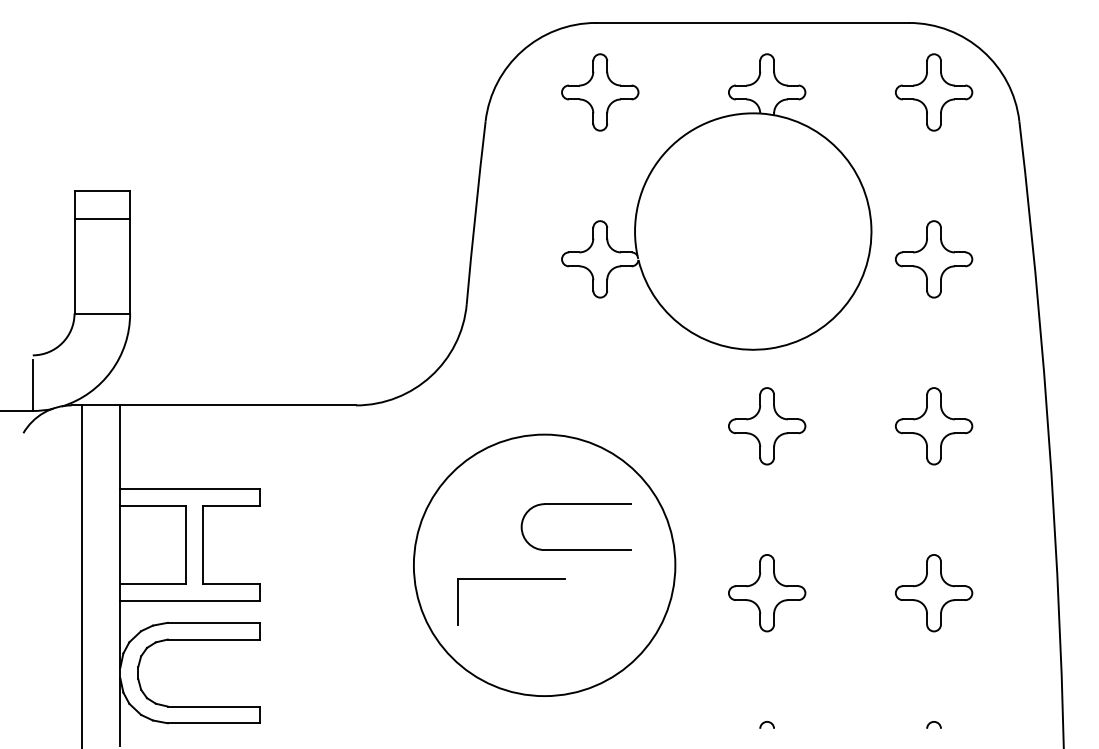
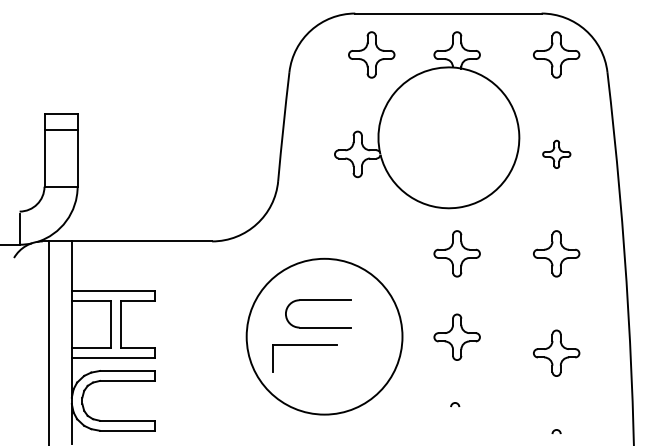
part: (599, 91) -> (371, 54), moved
part: (933, 259) -> (556, 154), size x0.6
part: (576, 504) -> (318, 300), moved
part: (766, 591) -> (456, 336), moved
arc: (767, 722) -> (455, 403), moved

